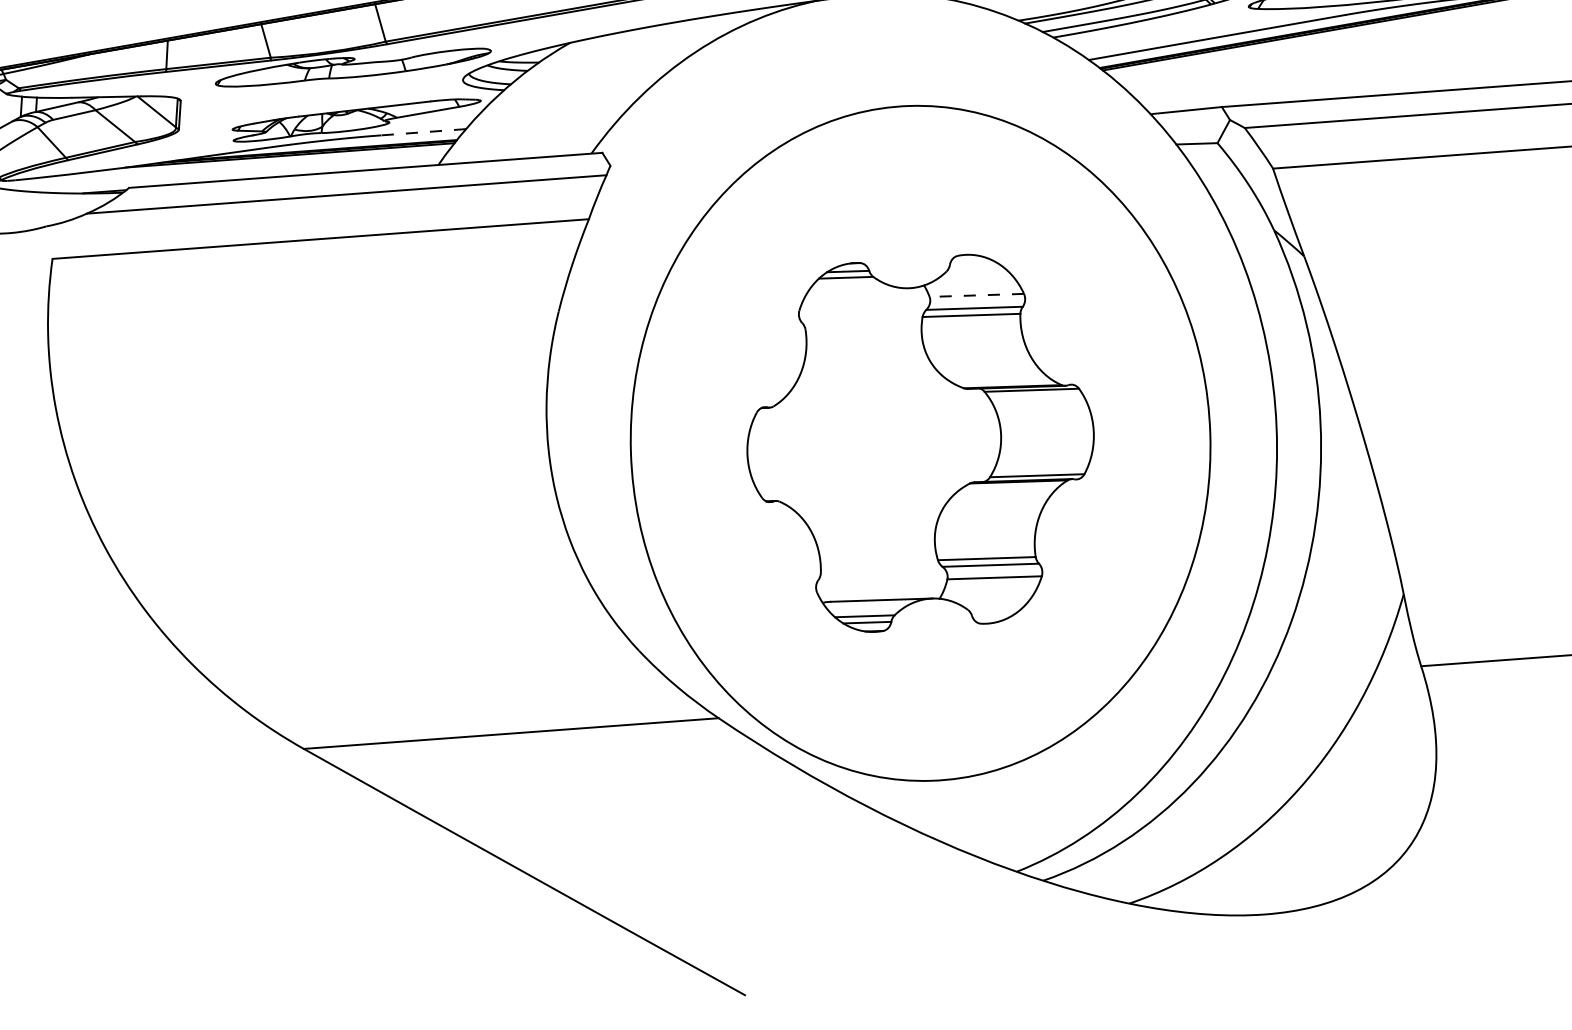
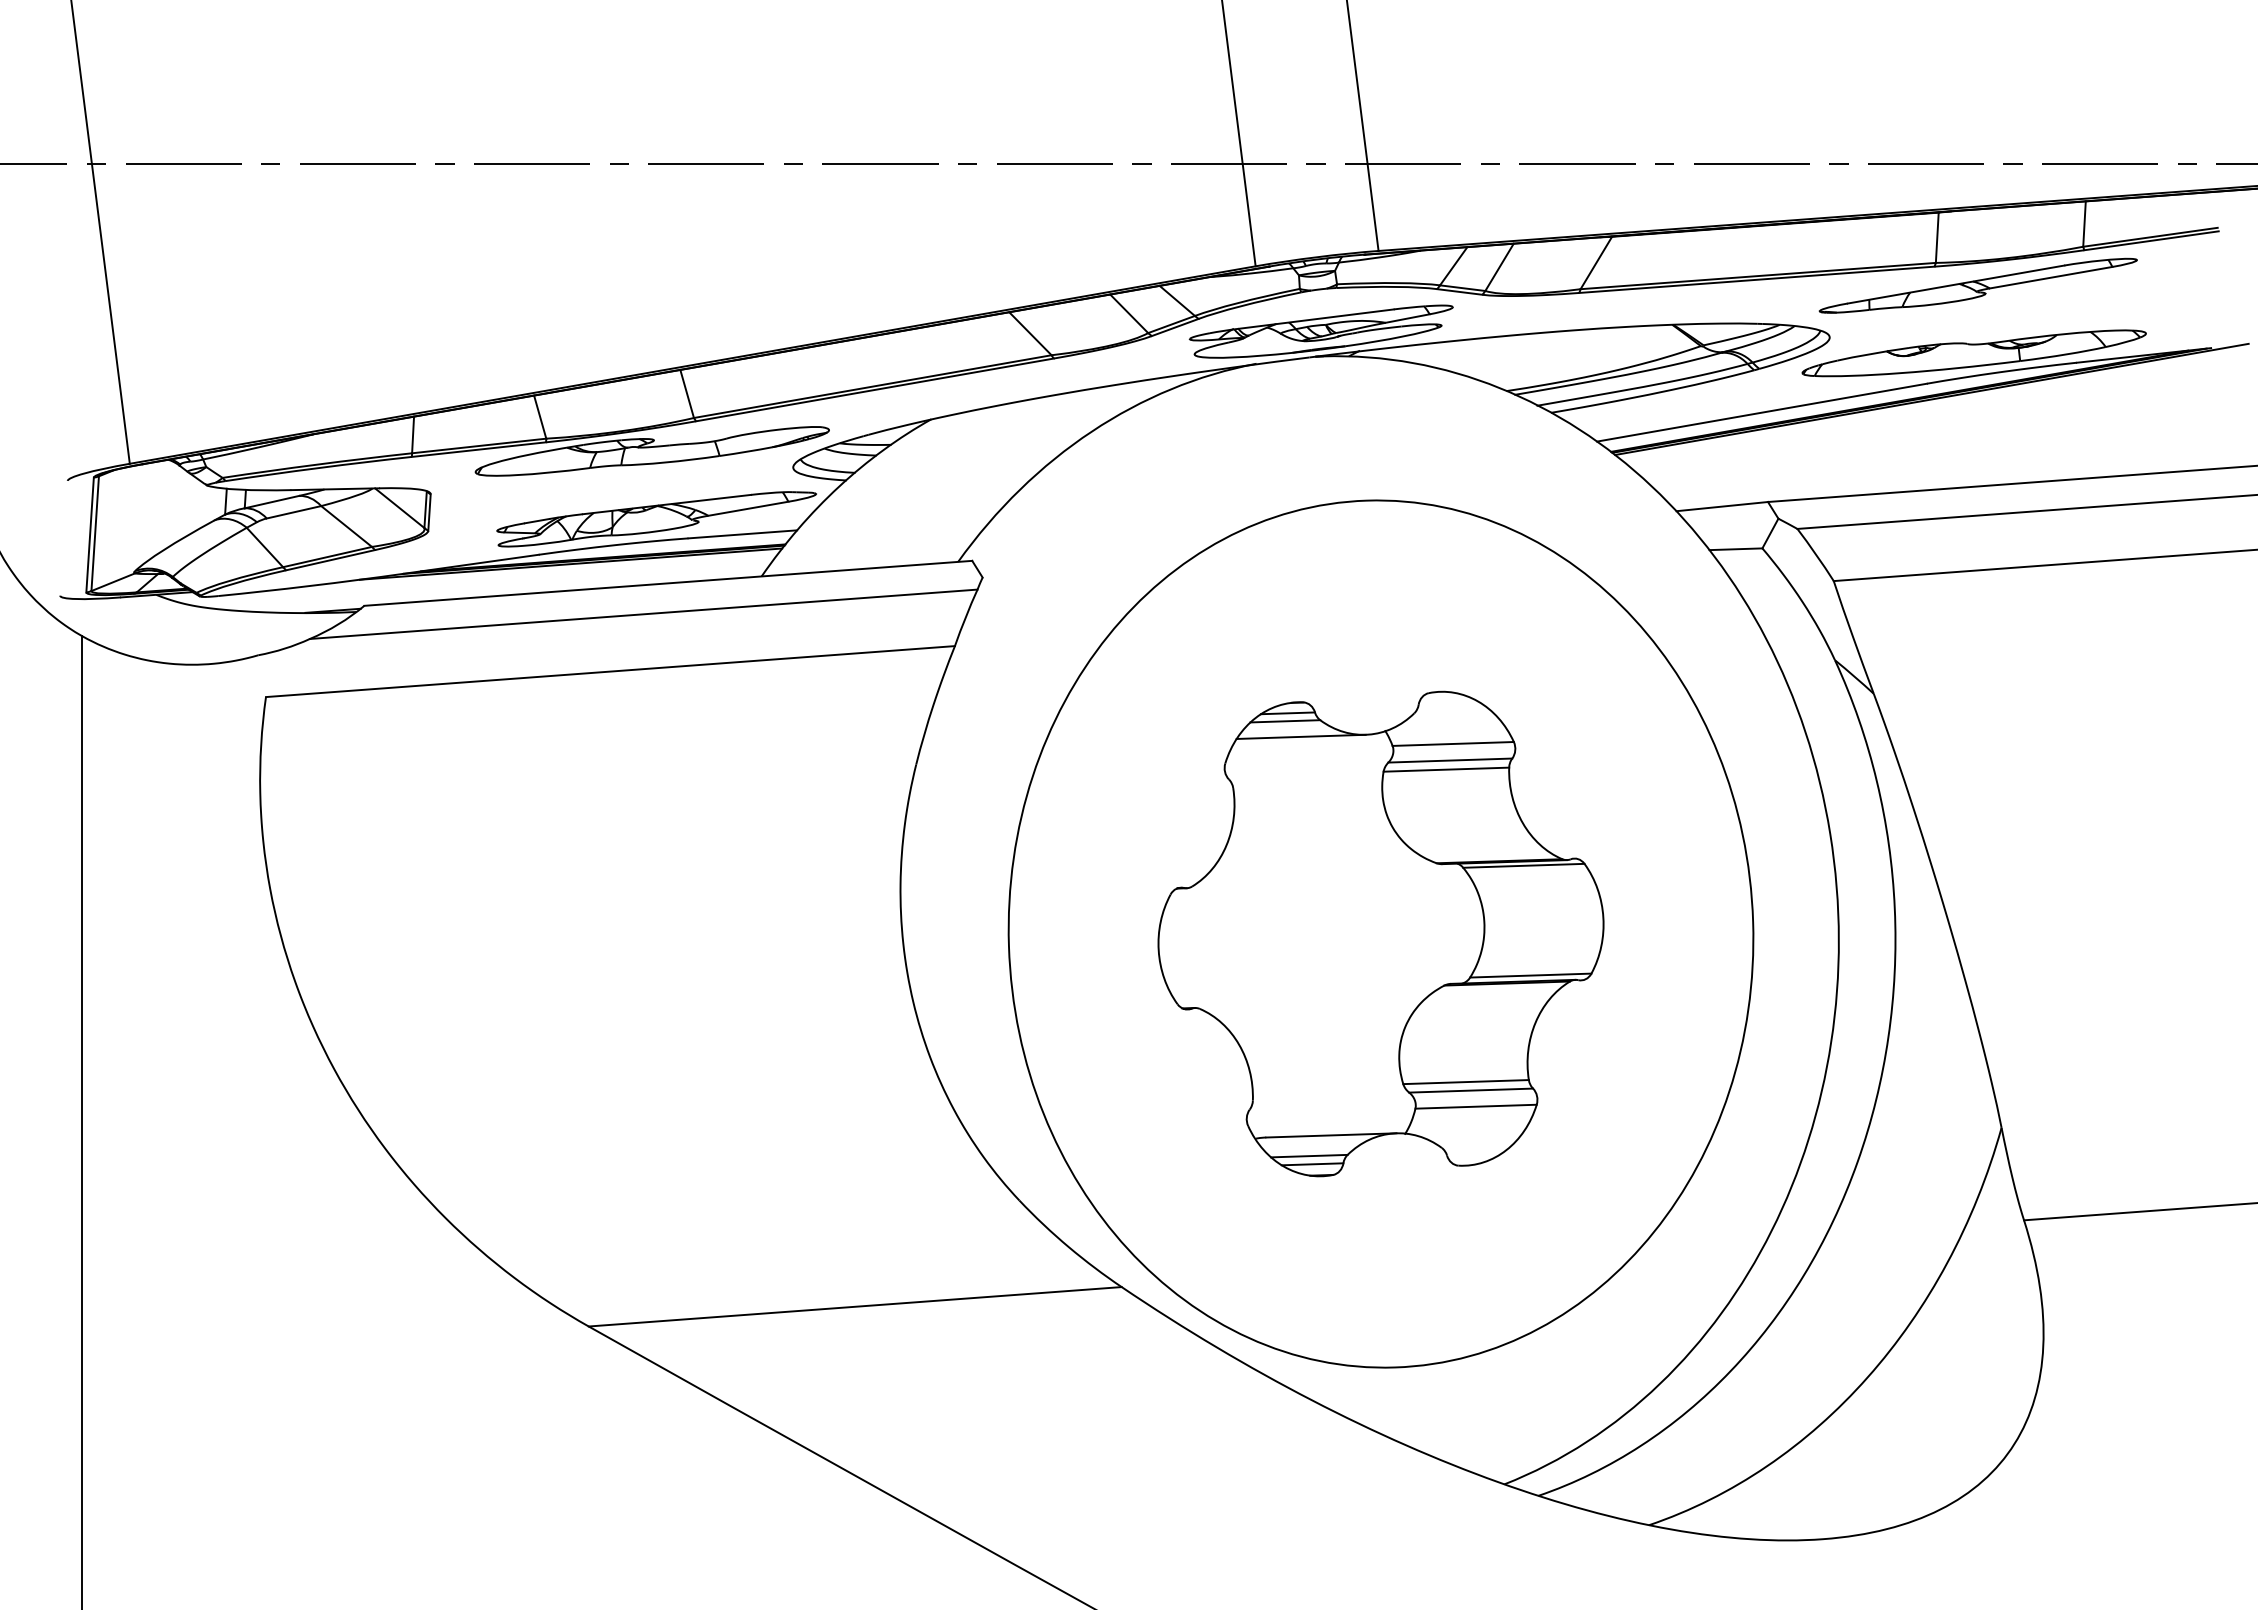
line: (423, 132) -> (742, 534), dashed -> solid
line: (857, 289) -> (1300, 736), added
line: (977, 295) -> (1453, 743), dashed -> solid

